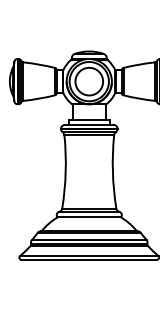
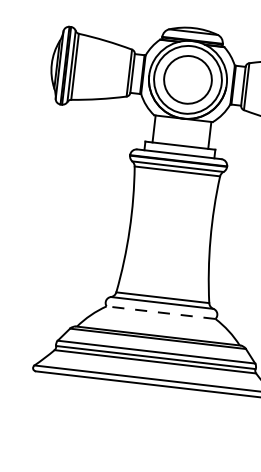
line: (89, 217) -> (161, 312), solid -> dashed

